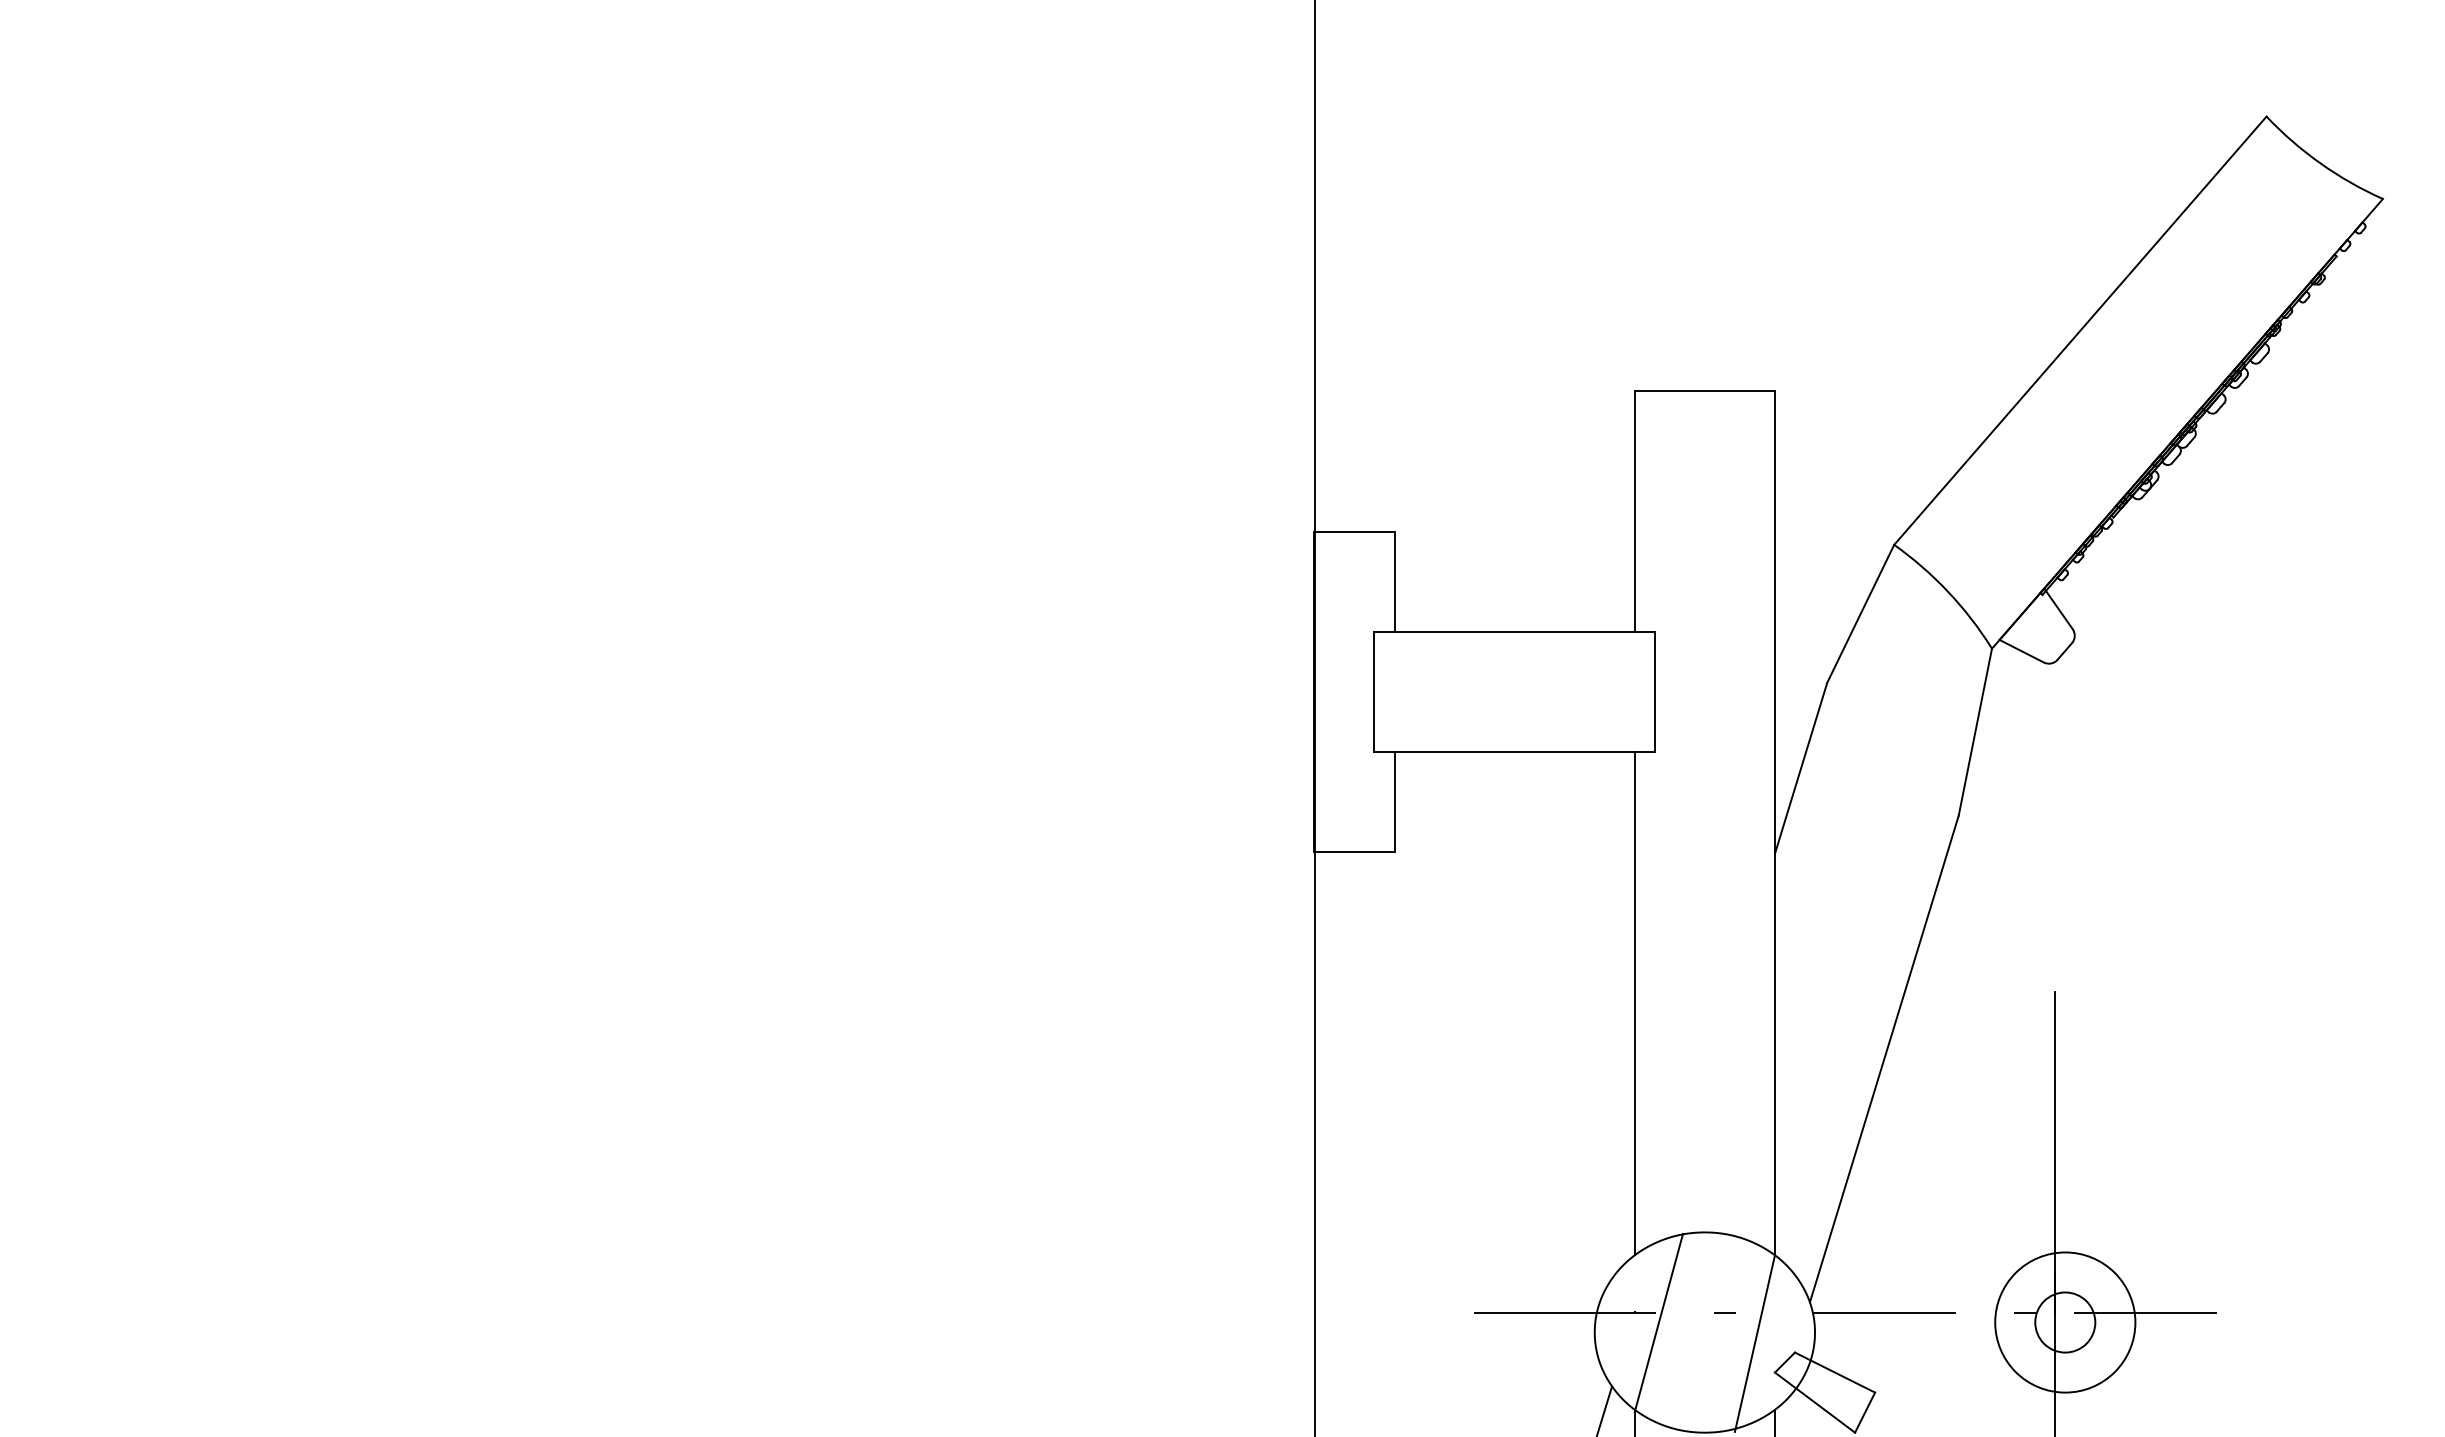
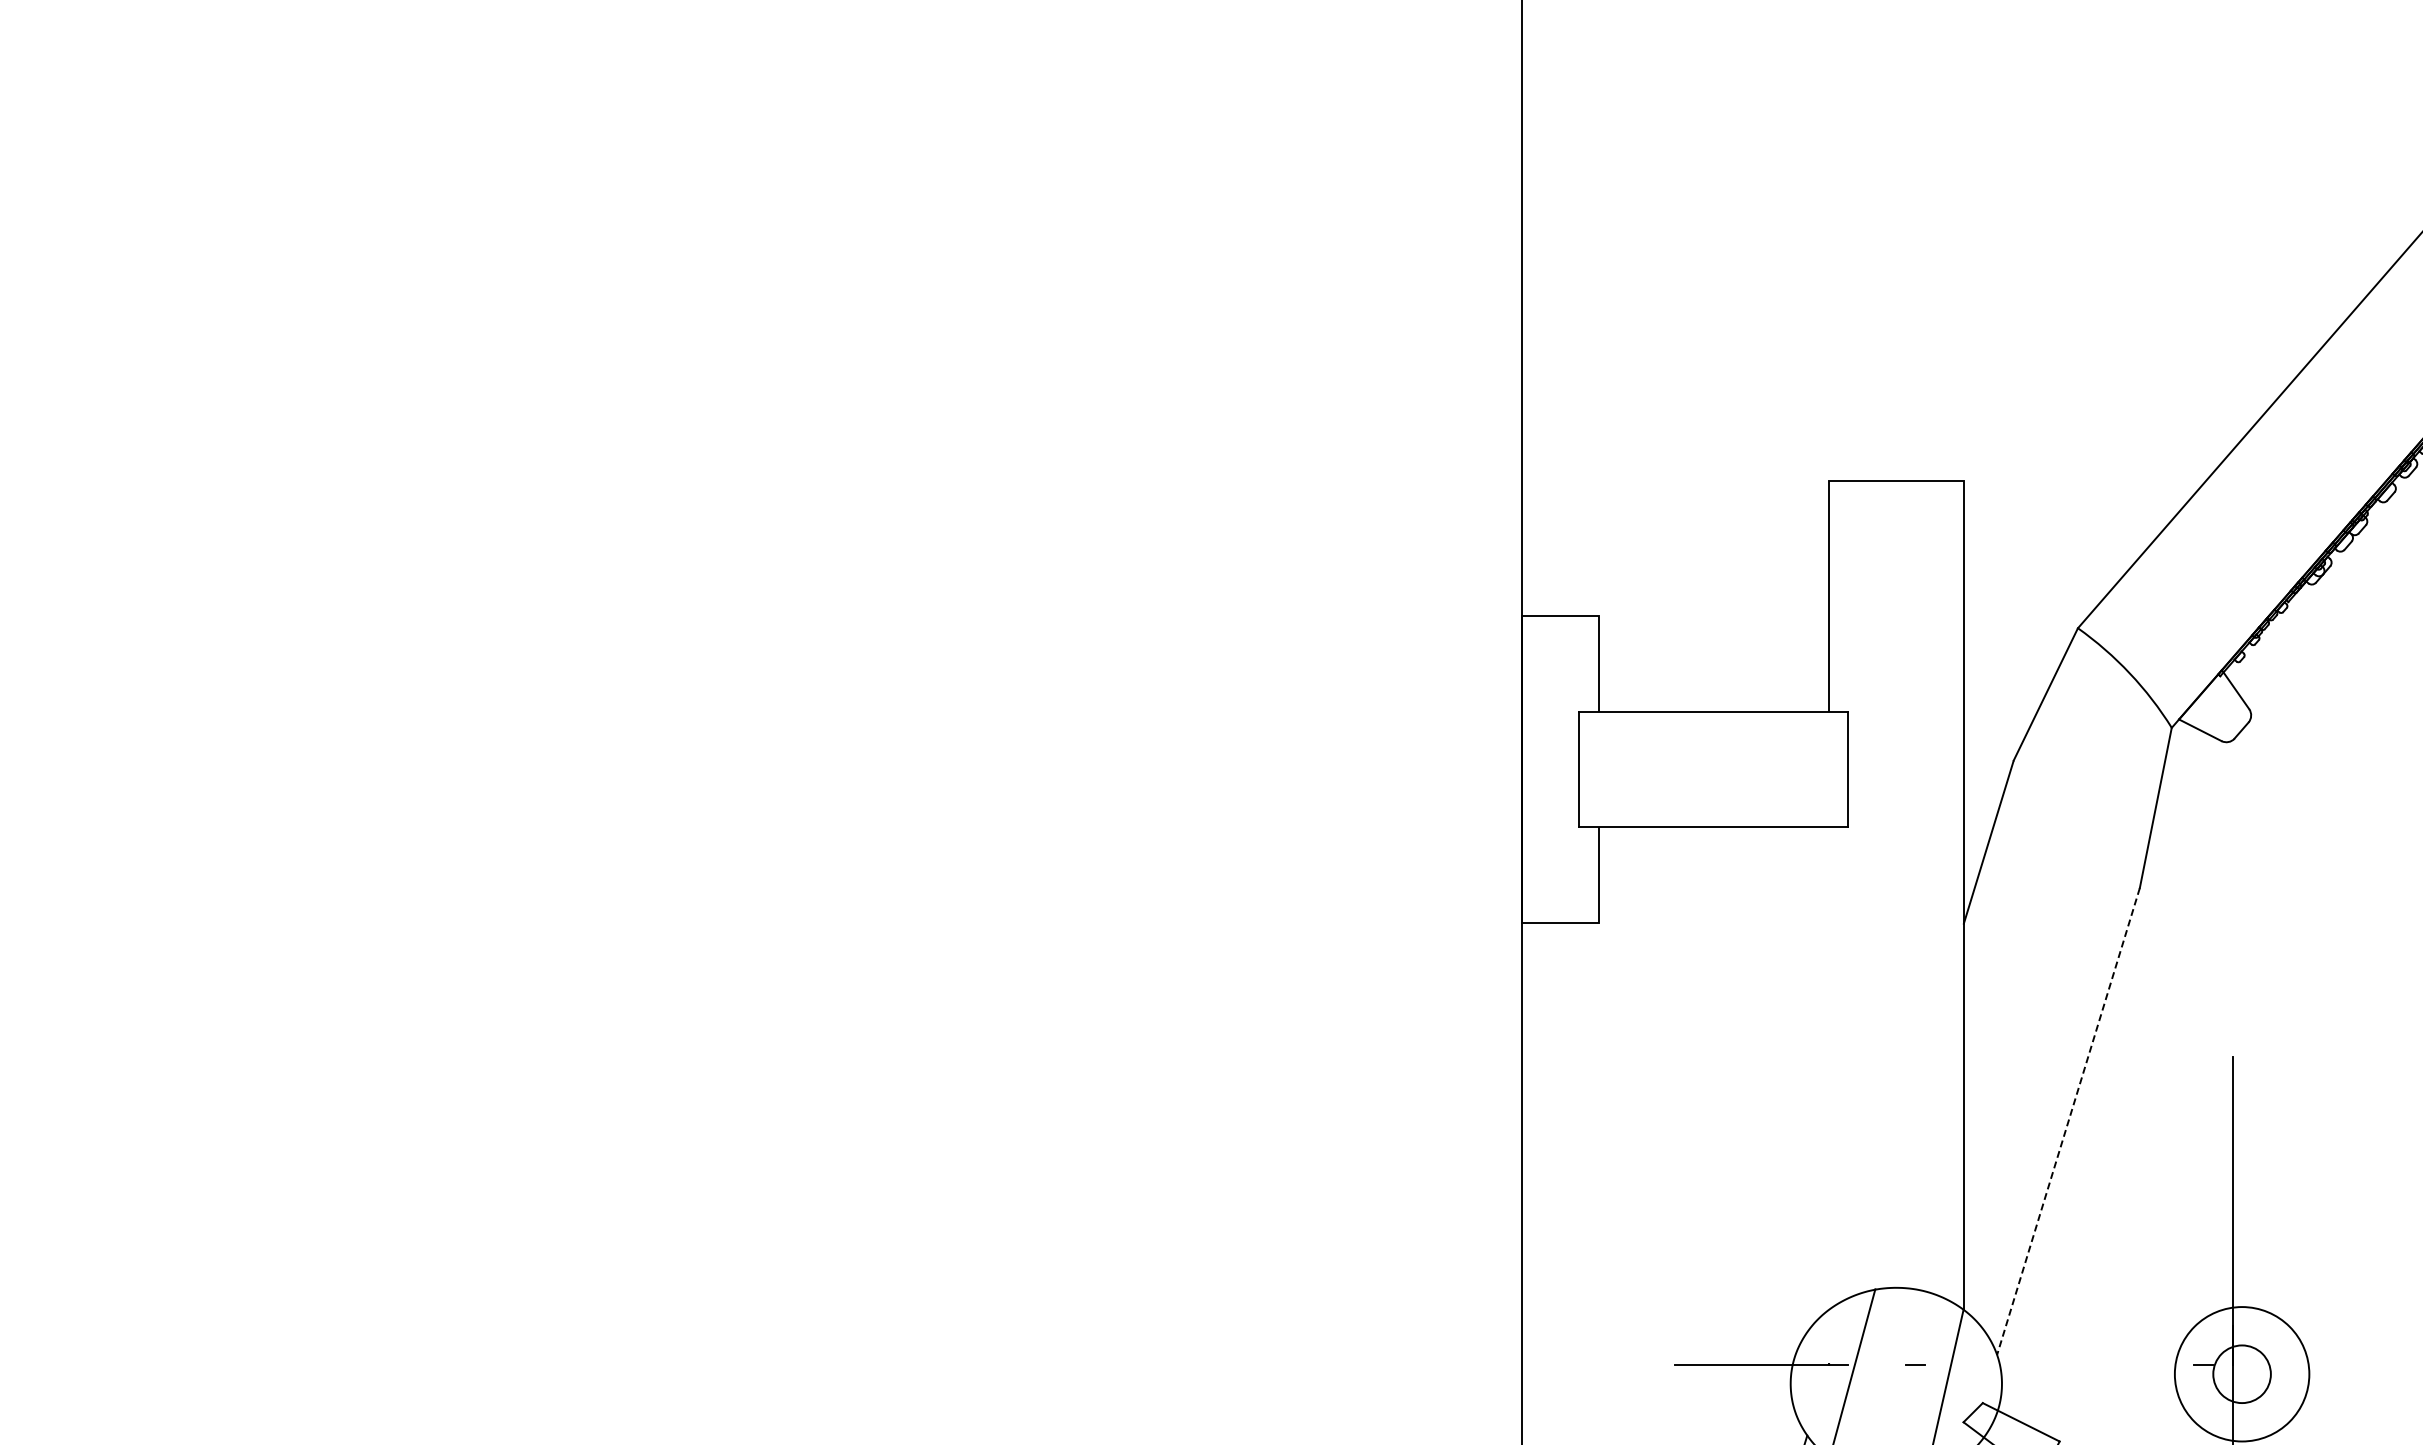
line: (1635, 1002) -> (1829, 1067), removed
line: (1884, 1059) -> (2068, 1121), solid -> dashed
line: (1883, 1312) -> (2067, 1364), removed
line: (2144, 1312) -> (2318, 1364), removed

